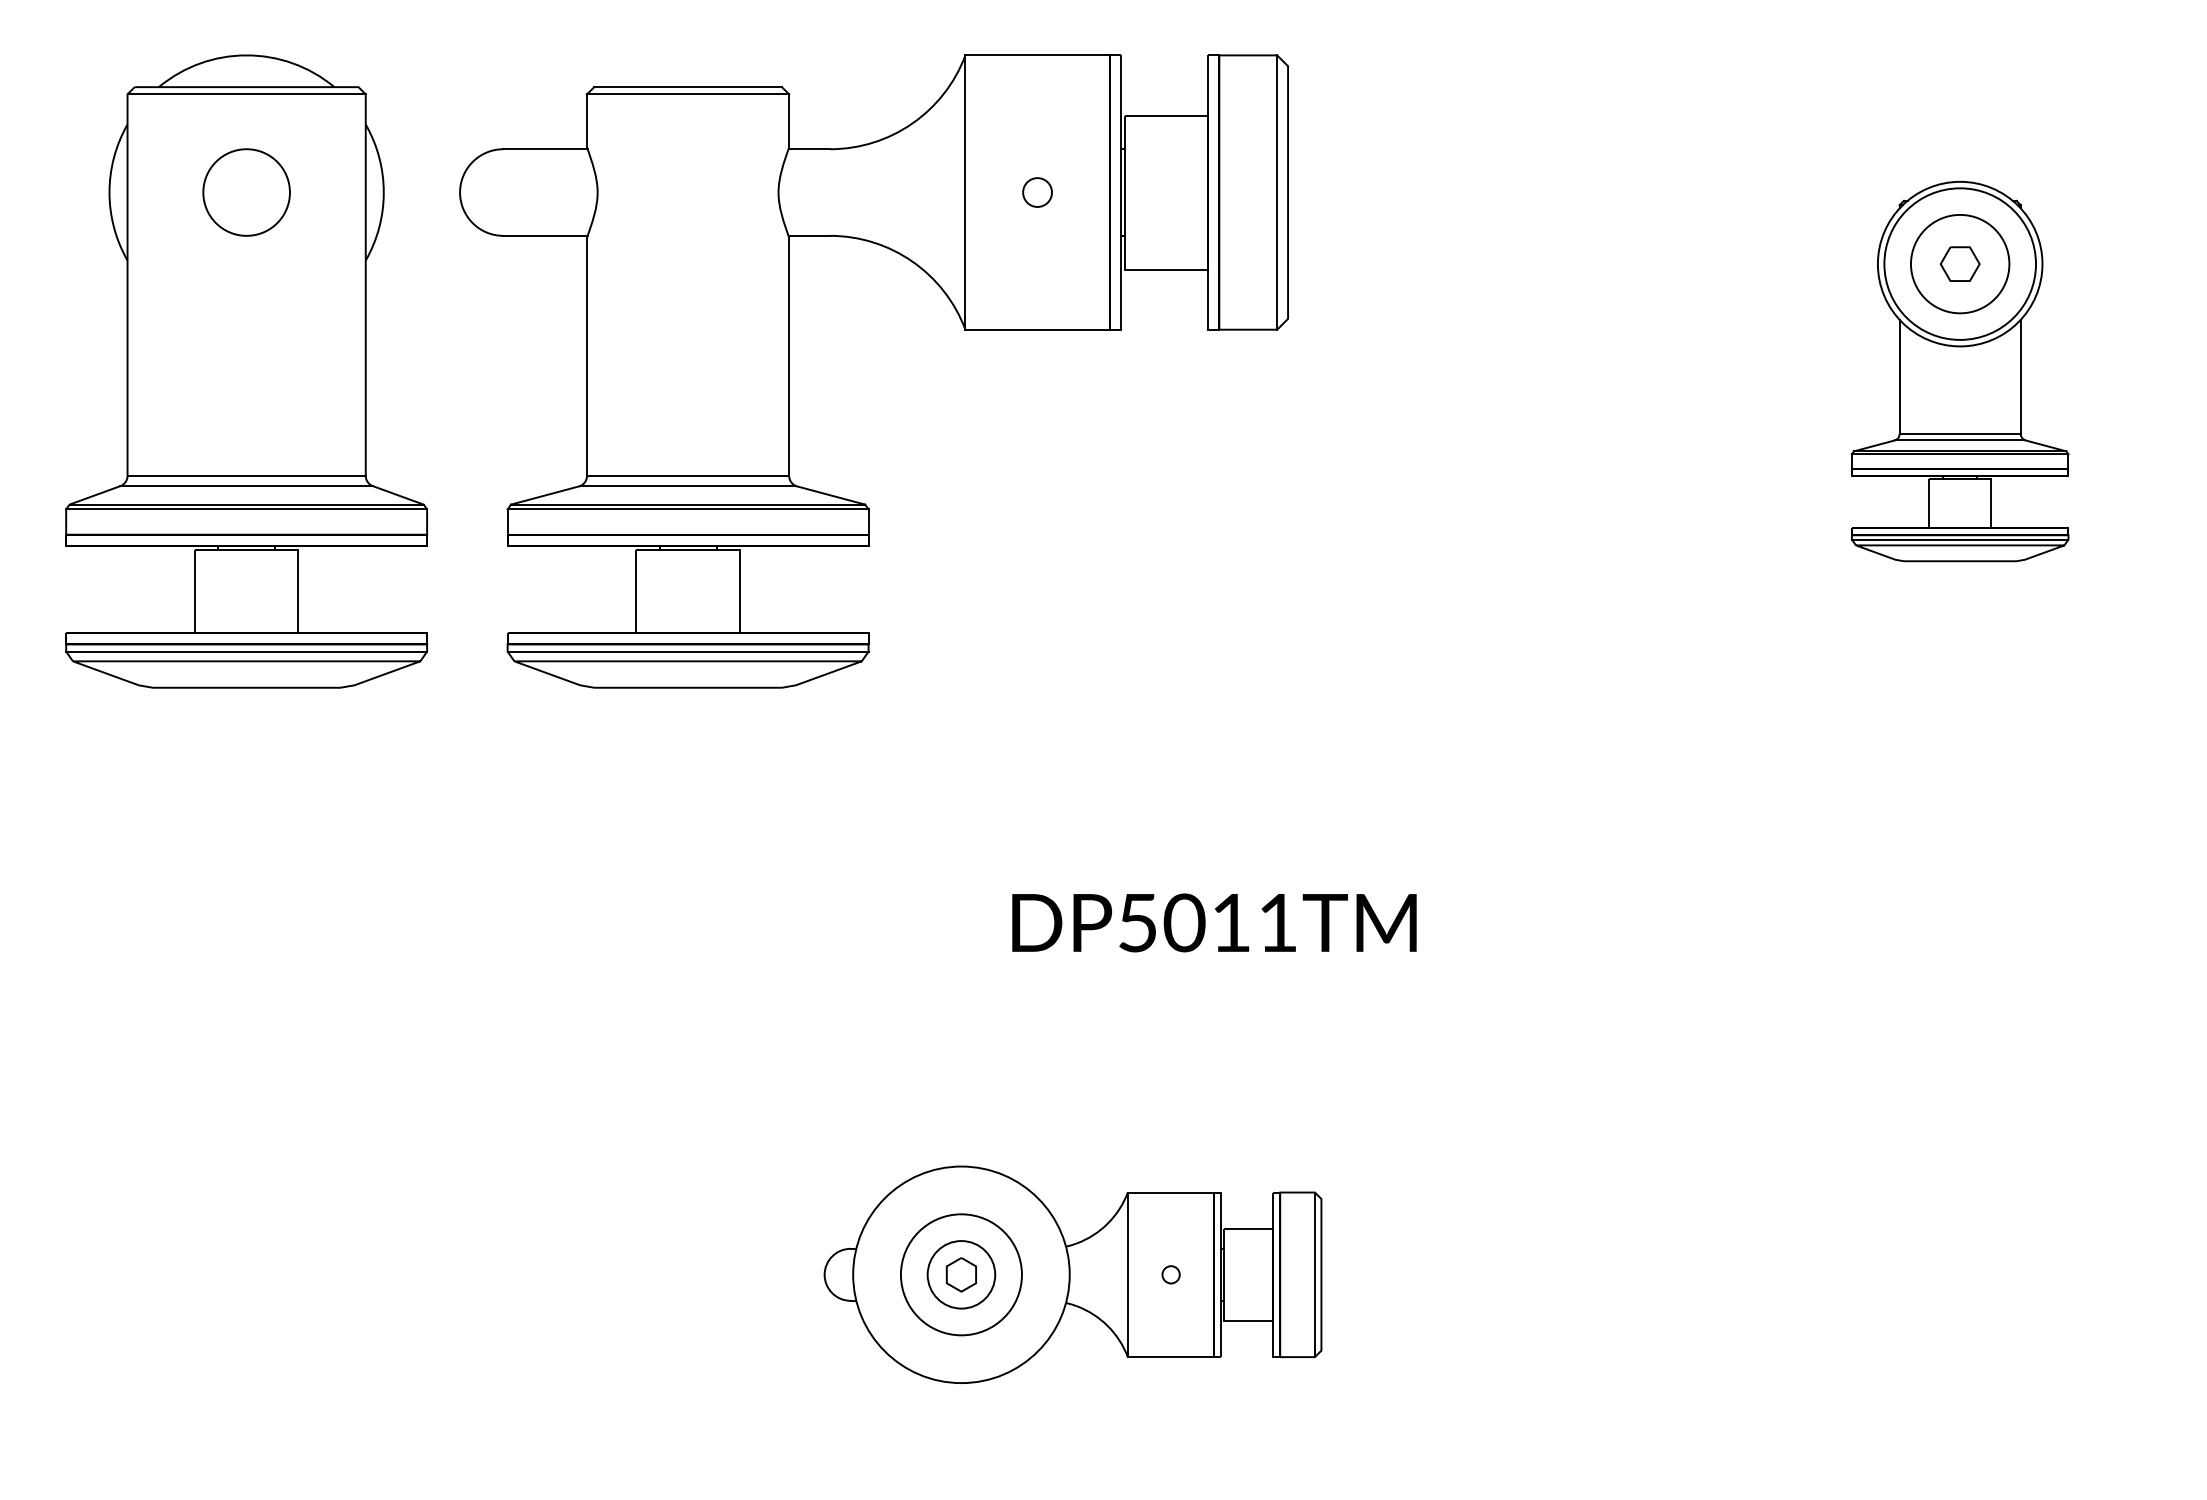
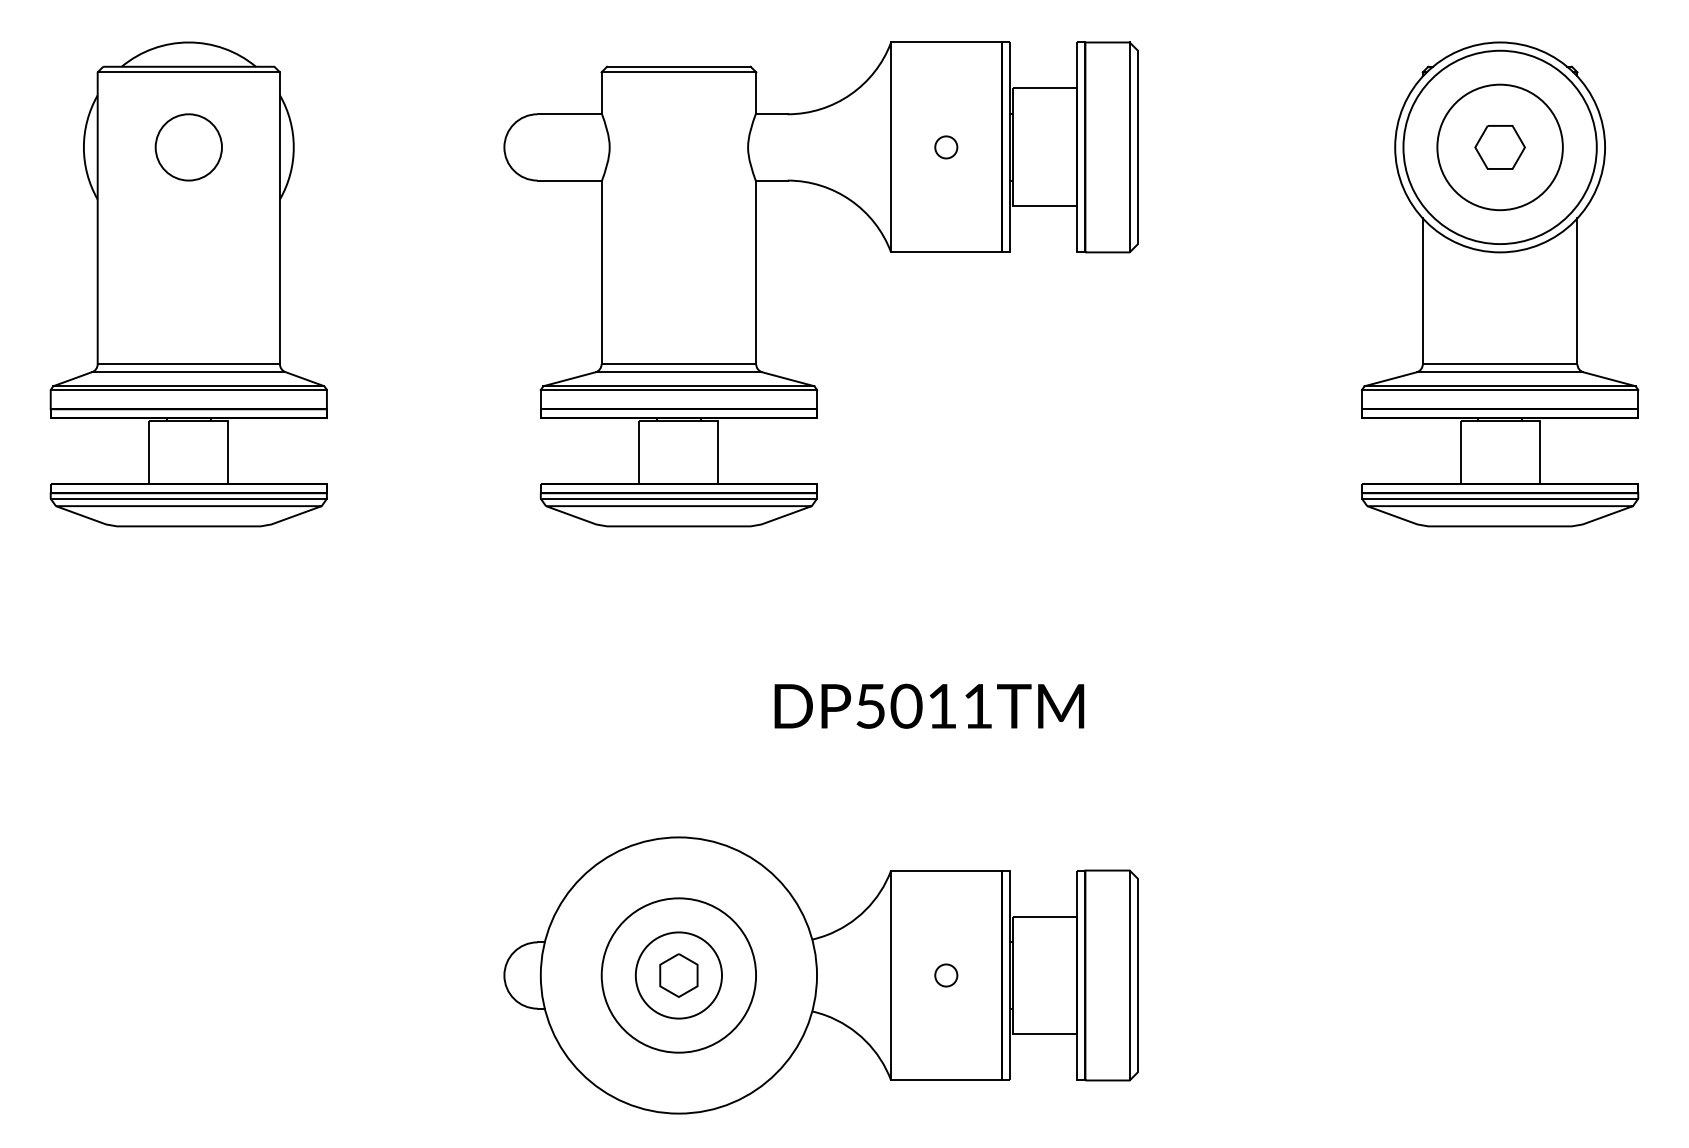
part: (789, 371) -> (756, 284), moved
part: (1959, 371) -> (1499, 284), size x1.67
part: (1072, 1274) -> (820, 975), size x1.67

